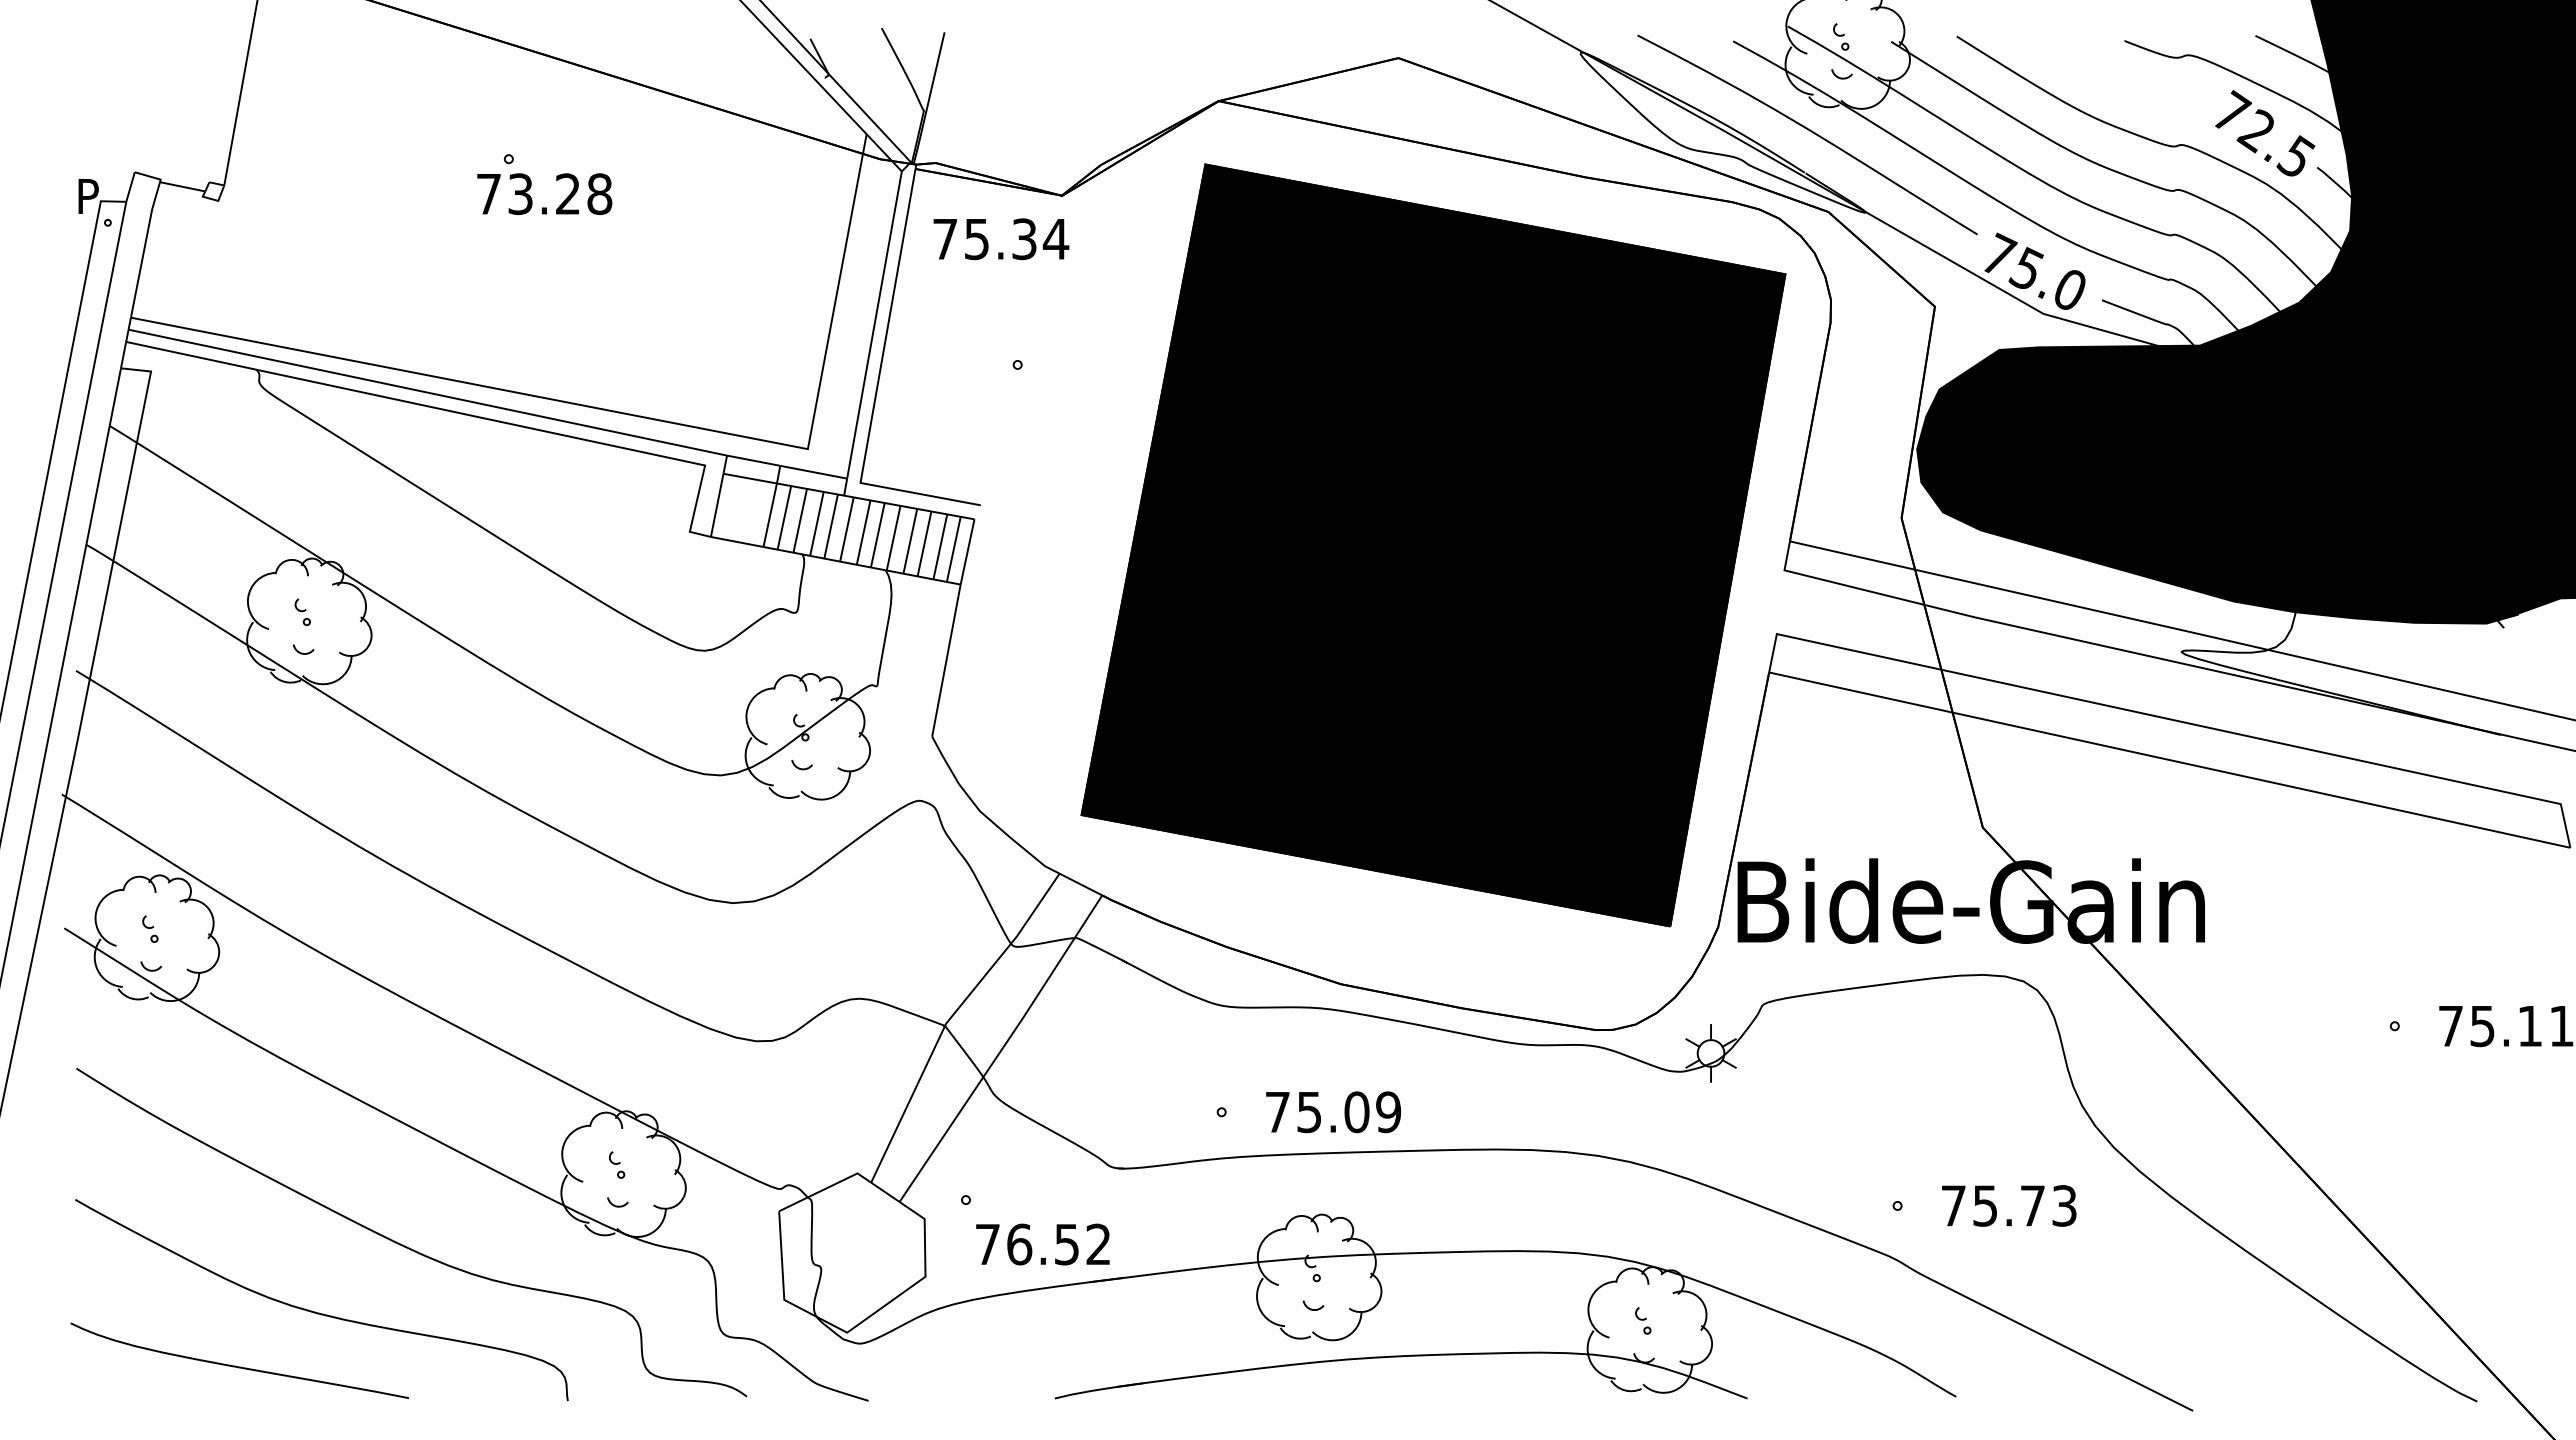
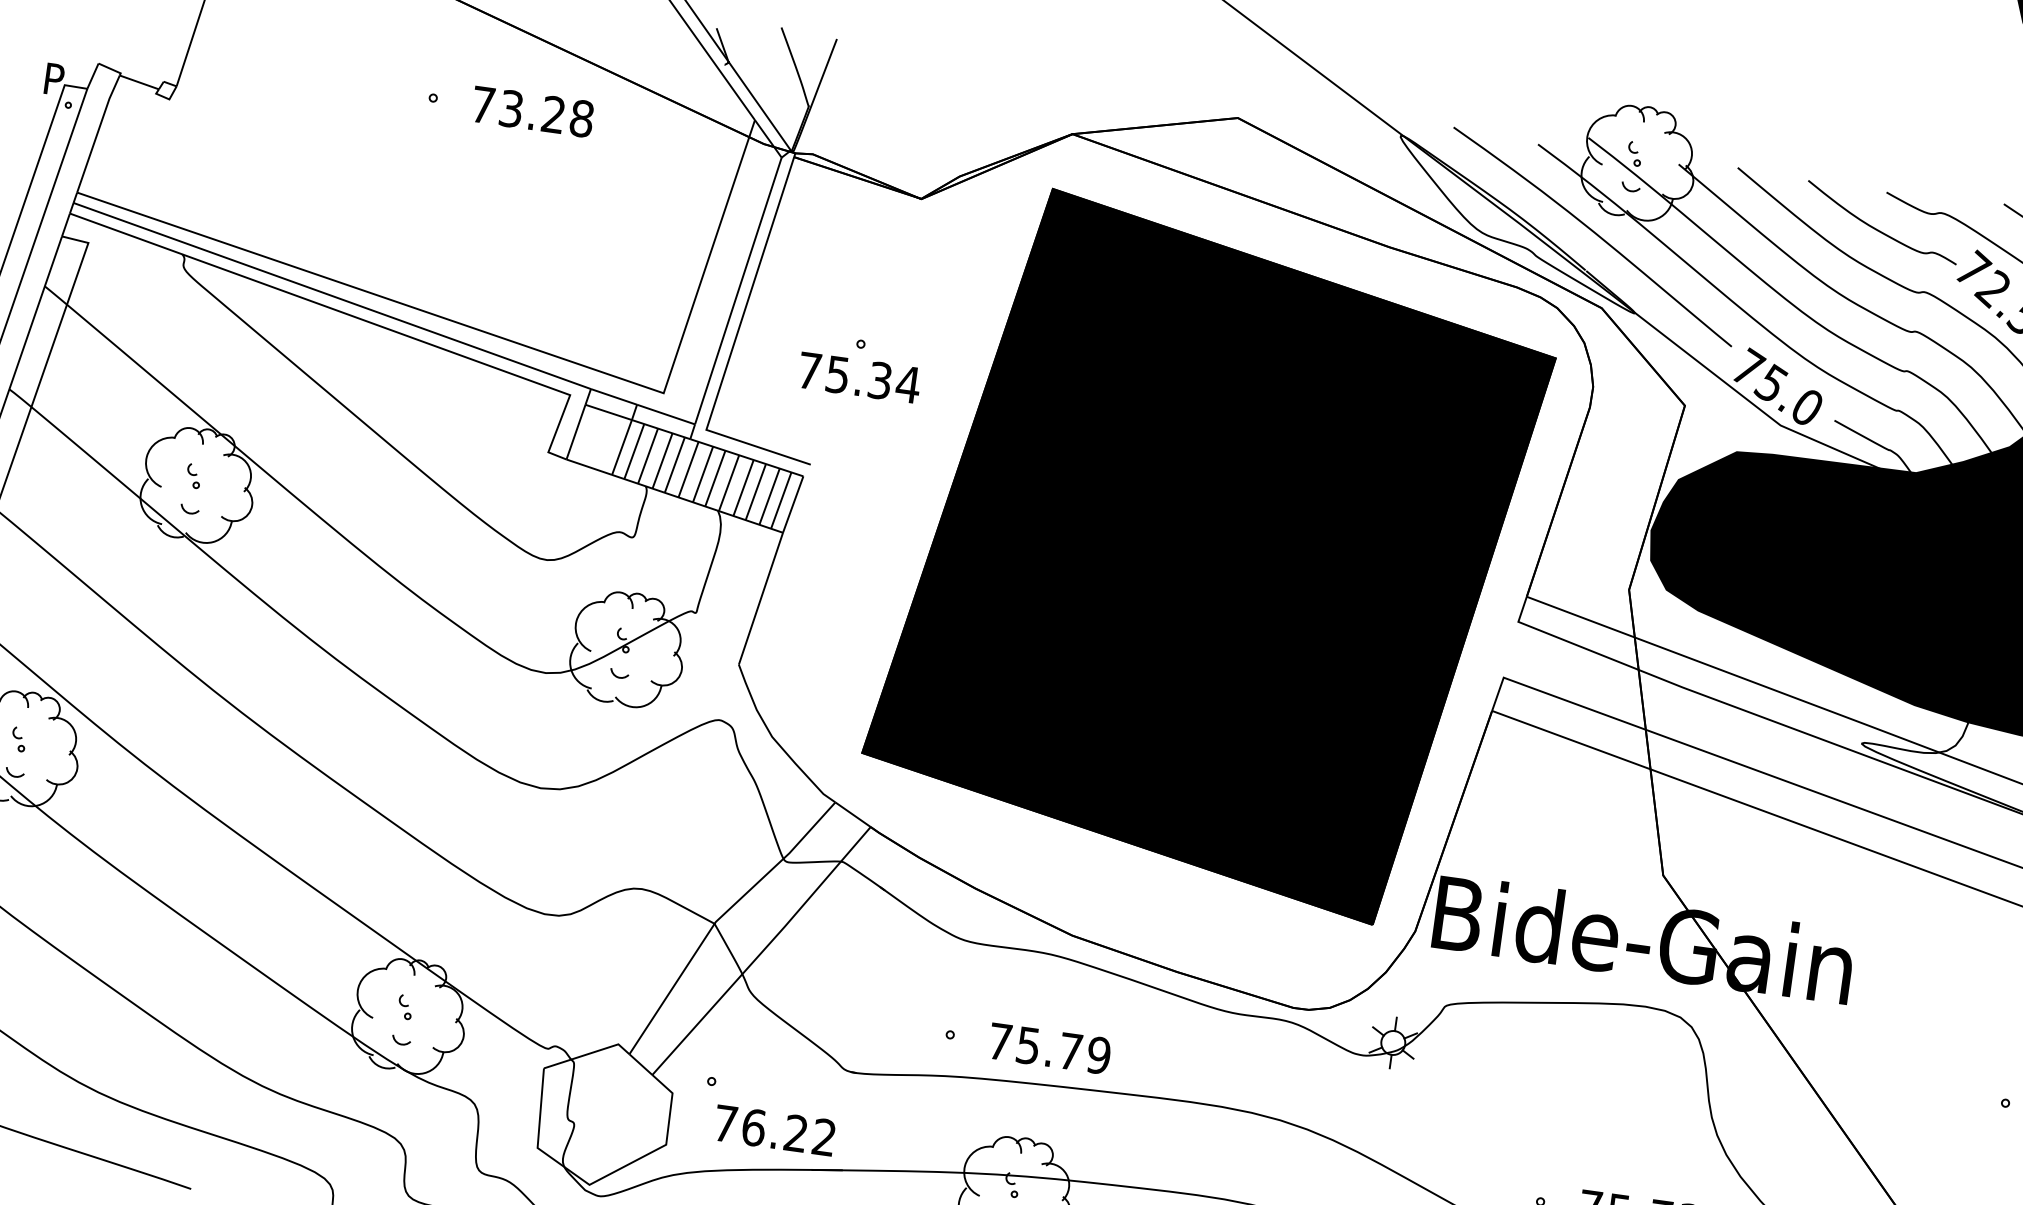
curve: (2122, 83) -> (1879, 230), added
text: (544, 193) -> (532, 111), moved
text: (1001, 239) -> (859, 378), moved
text: (1356, 1112) -> (1070, 1051), 75.09 -> 75.79
text: (1066, 1244) -> (795, 1133), 76.52 -> 76.22

